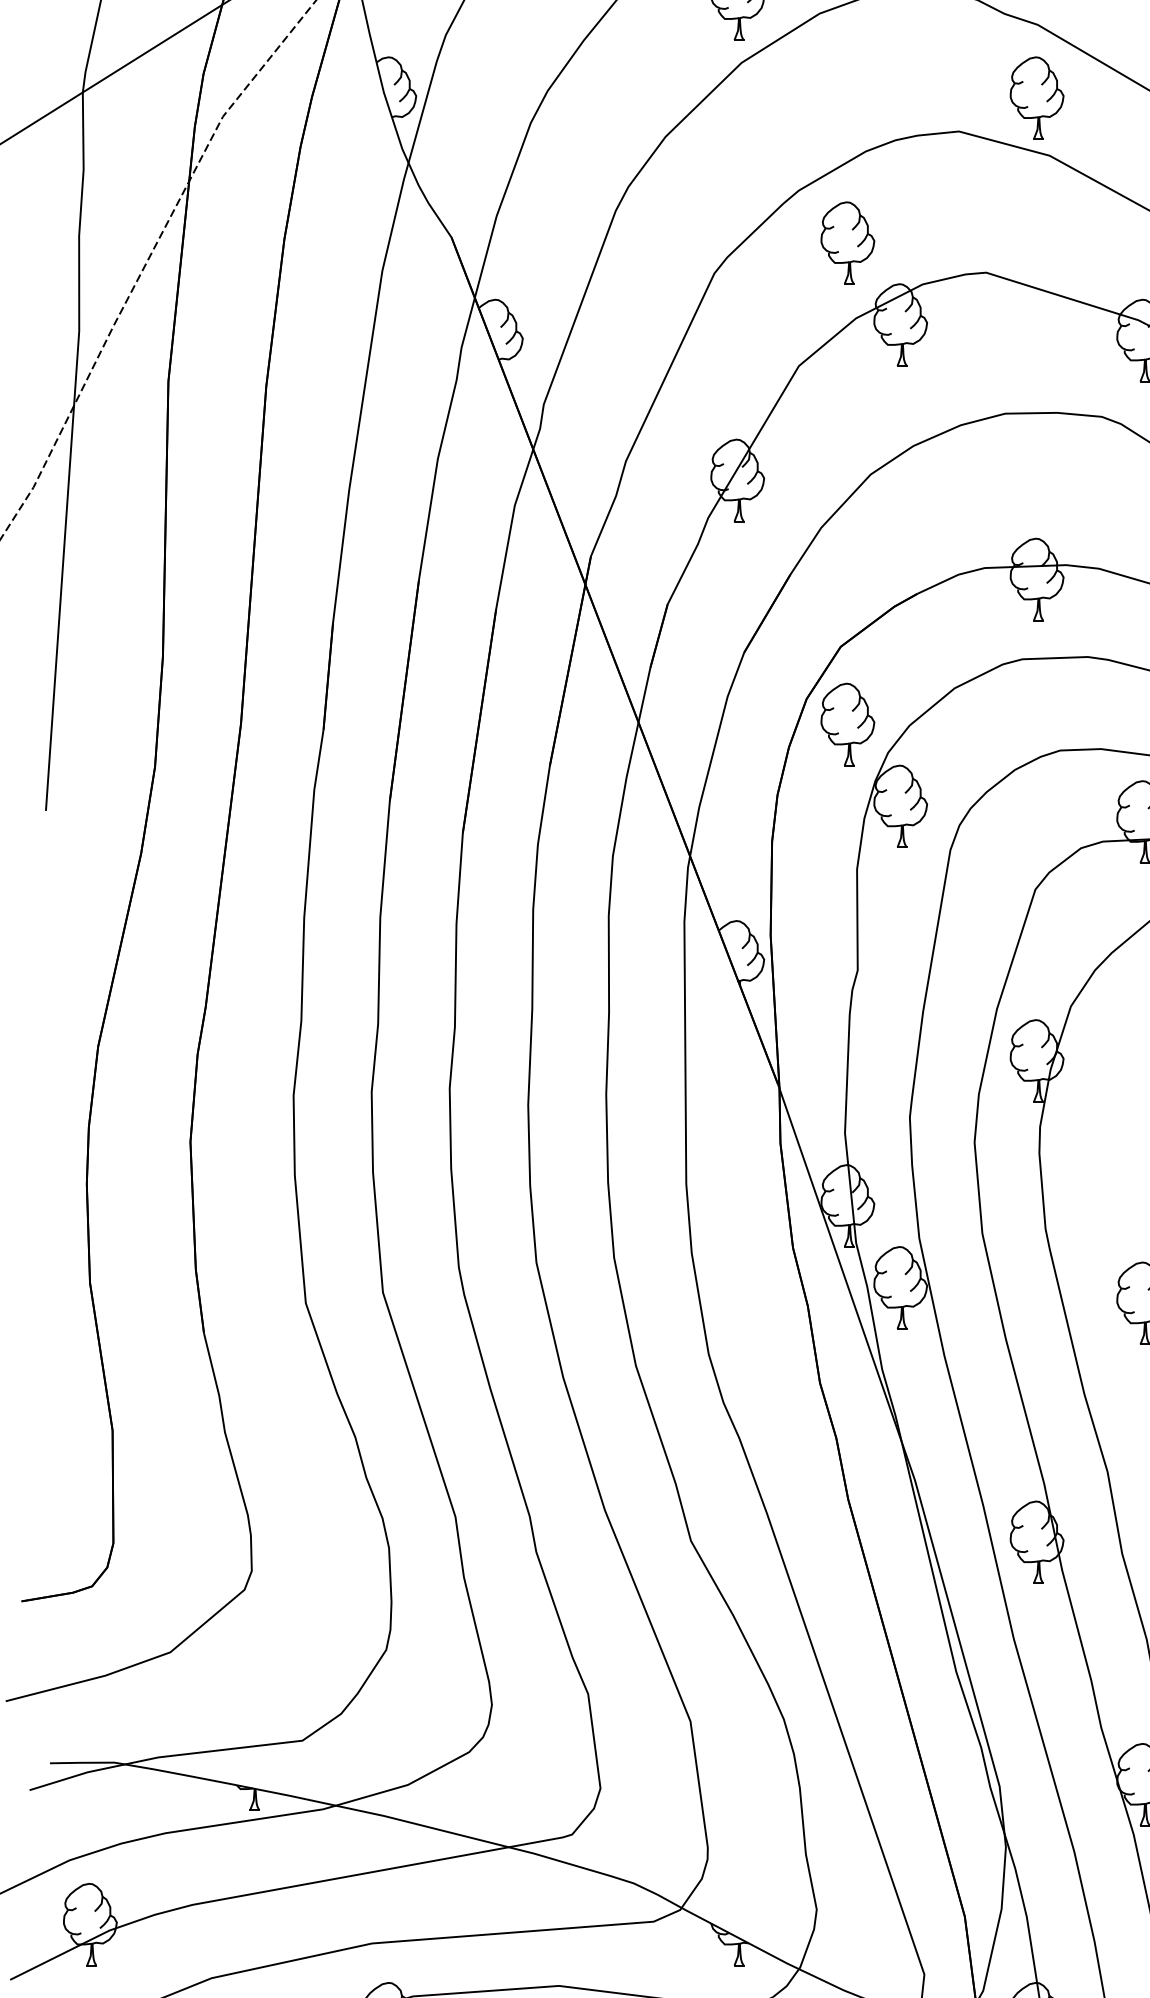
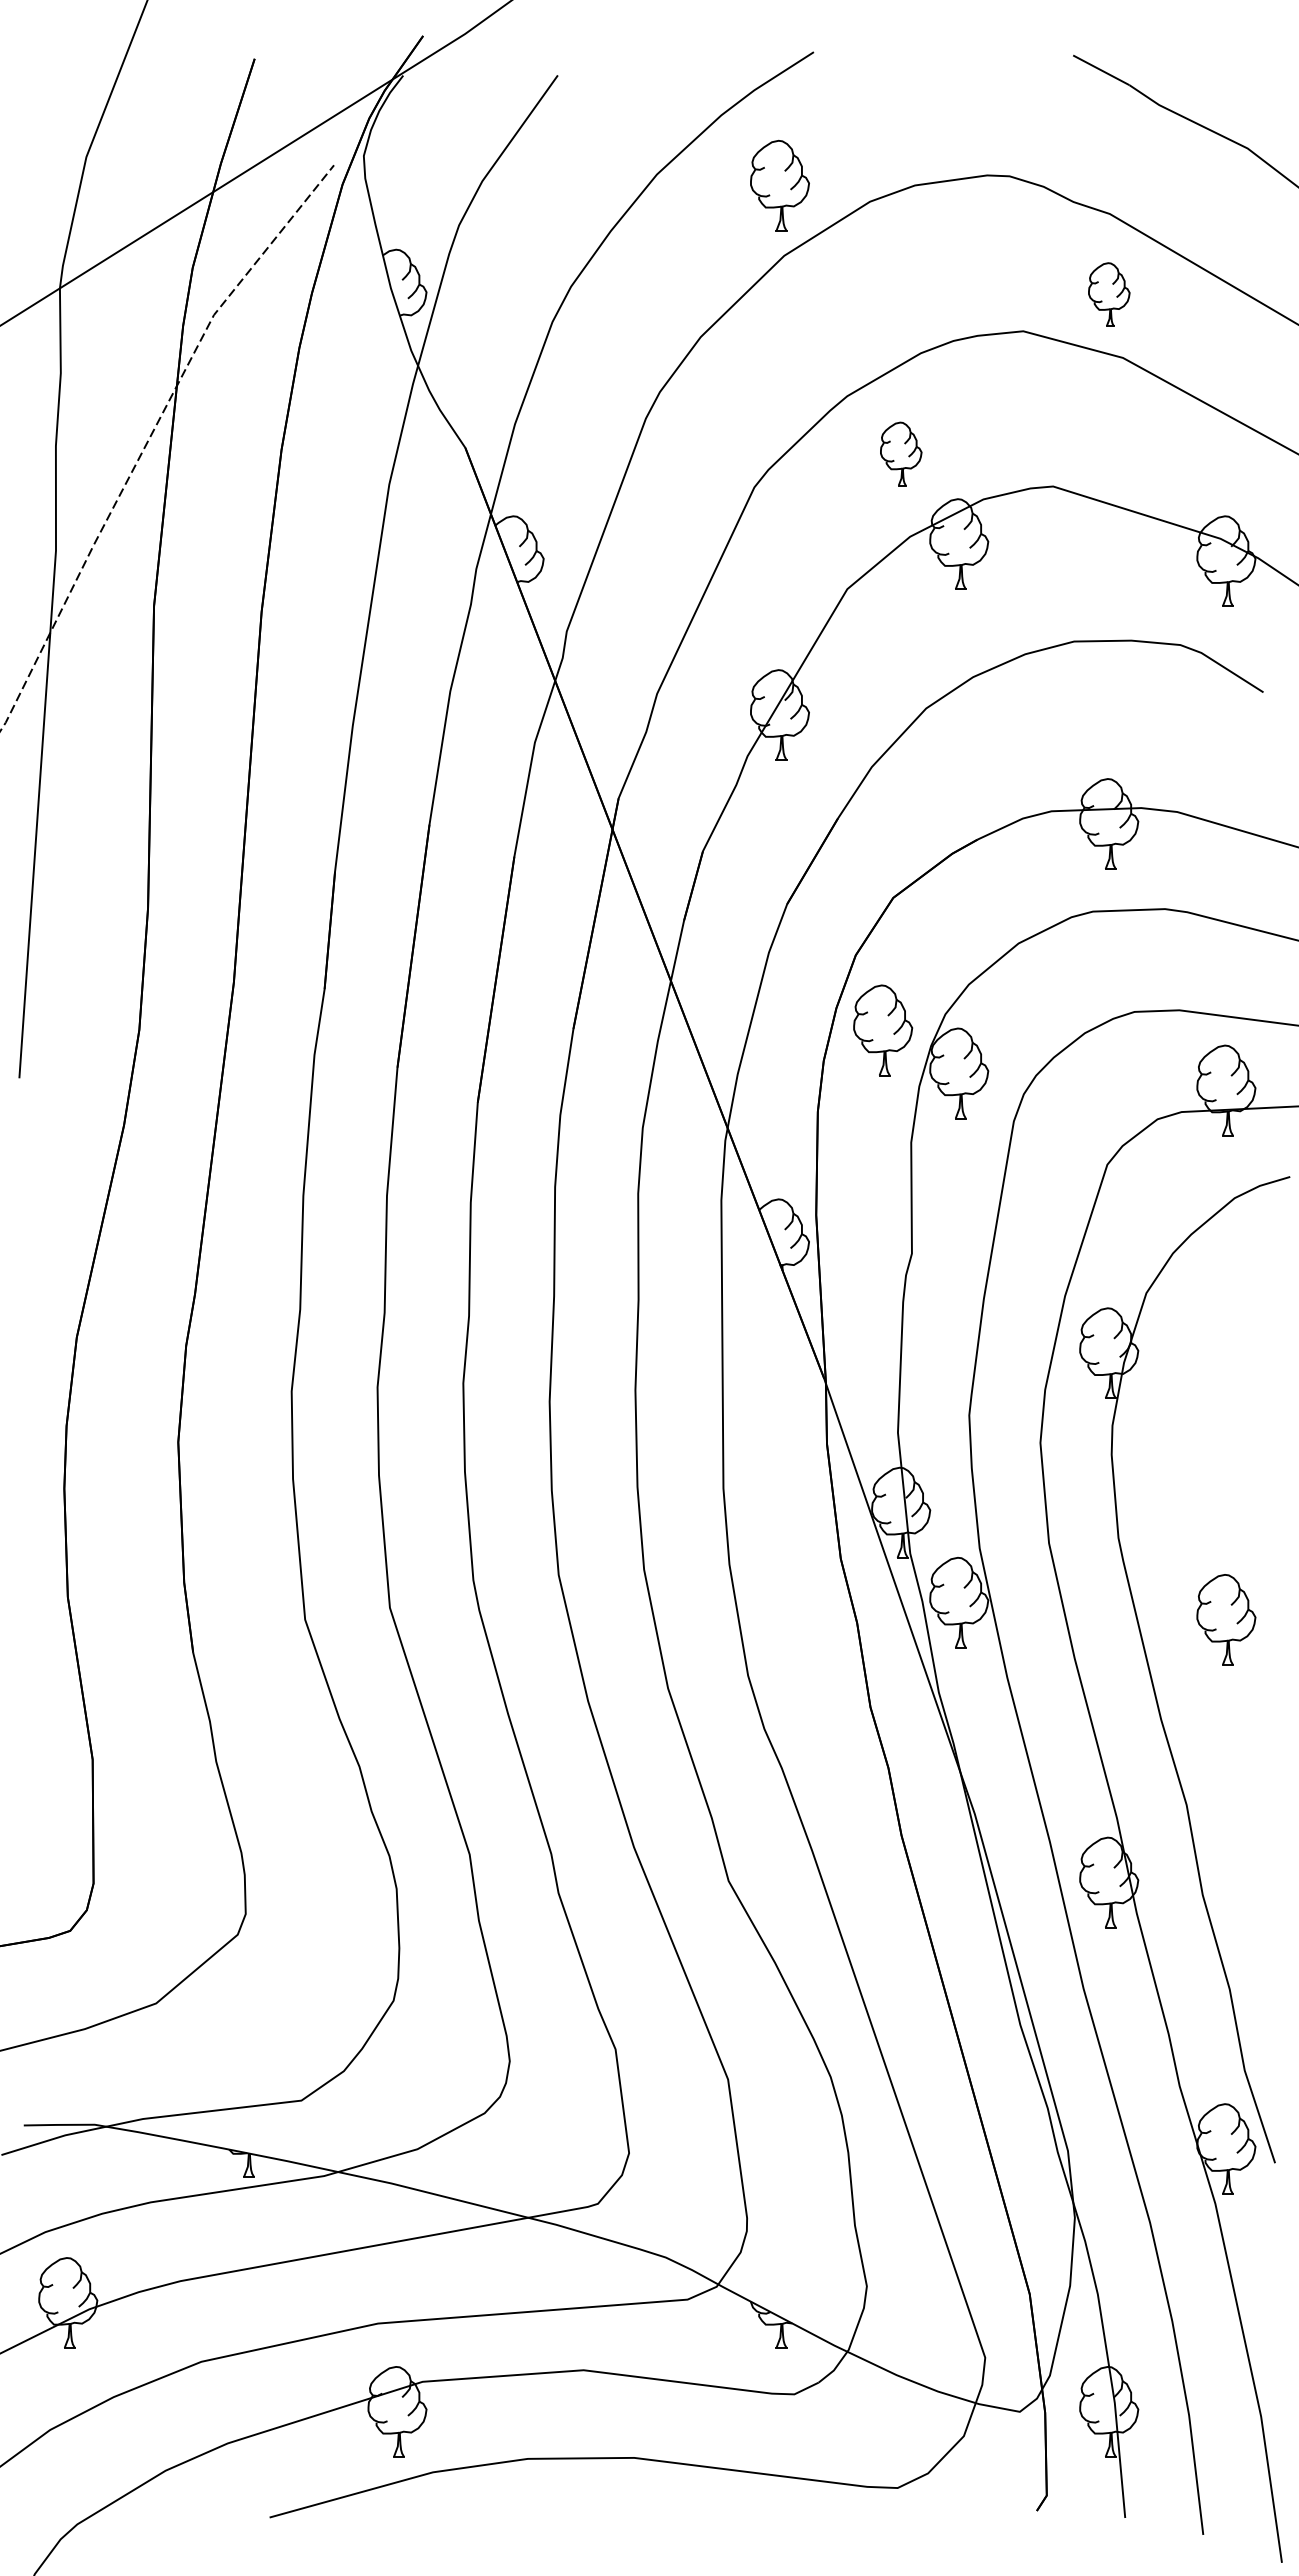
part: (1037, 98) -> (1109, 294), size x0.7
part: (848, 242) -> (901, 453), size x0.7
part: (848, 724) -> (883, 1030), moved

